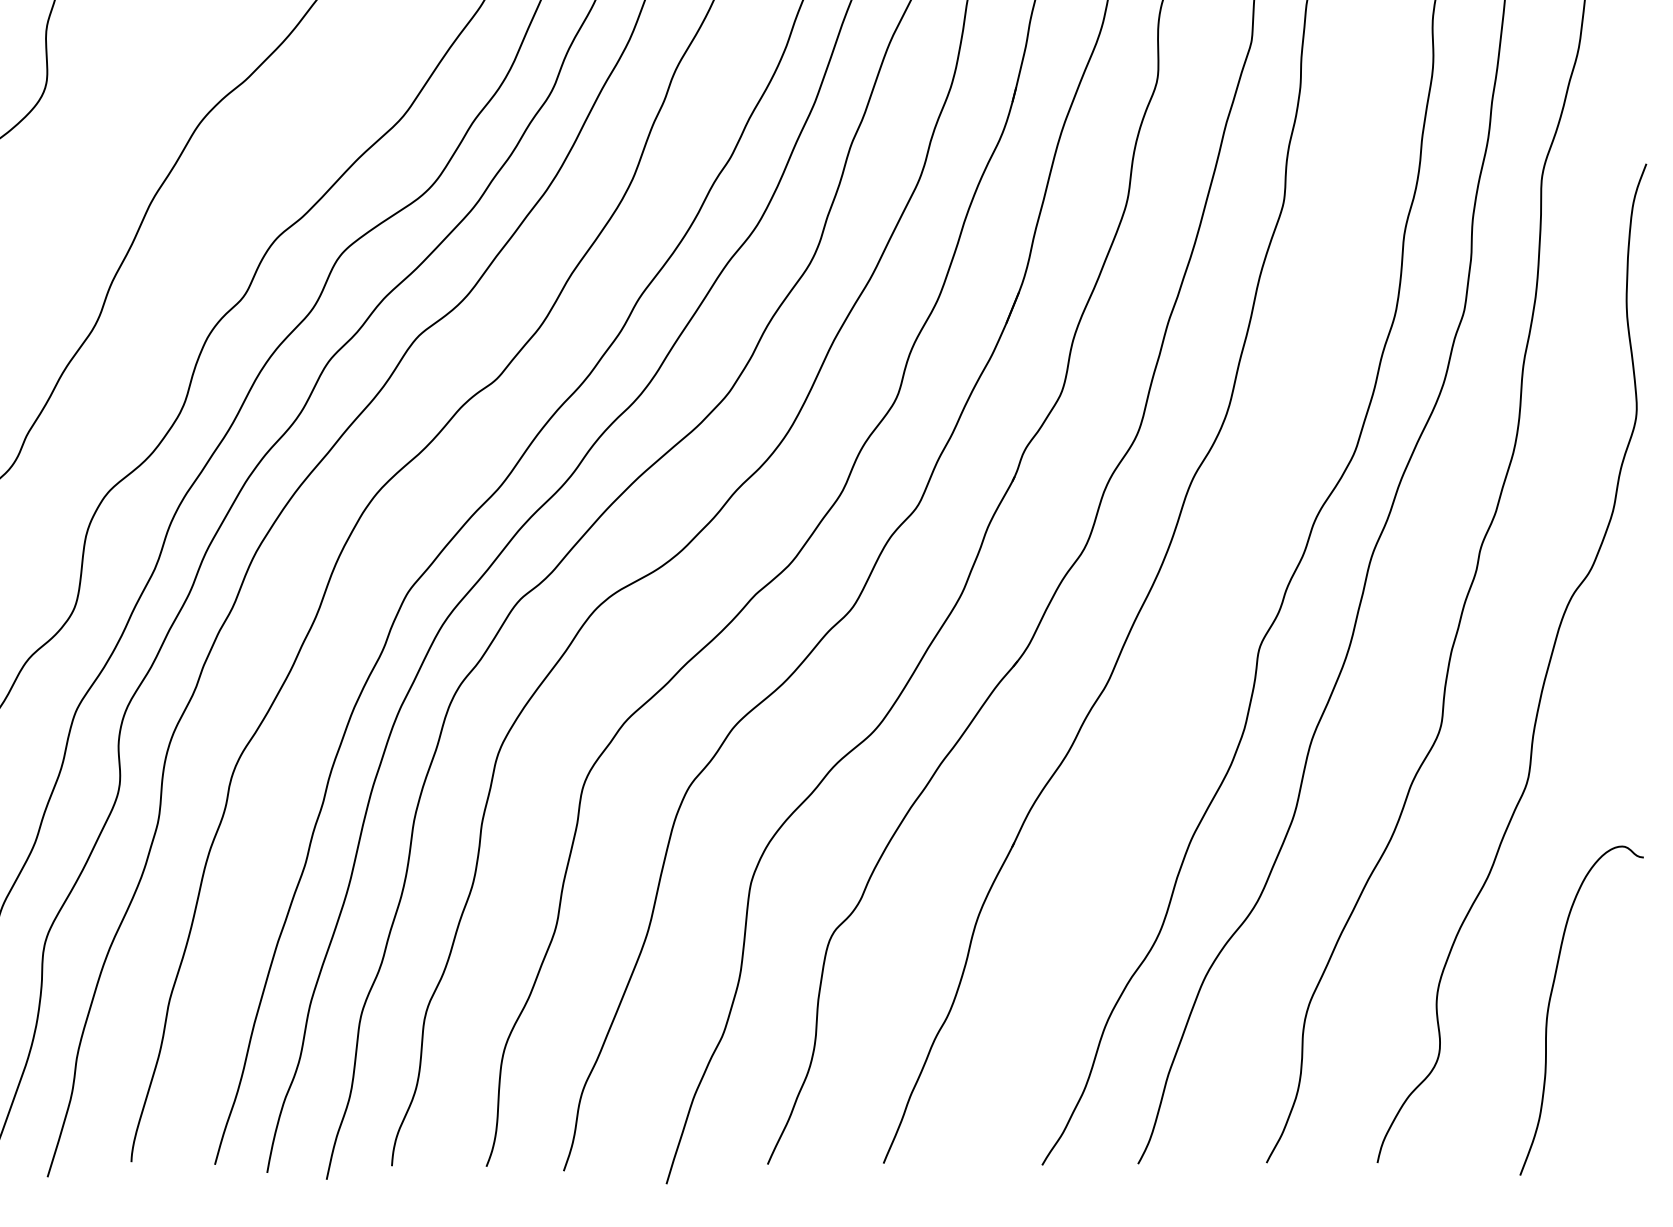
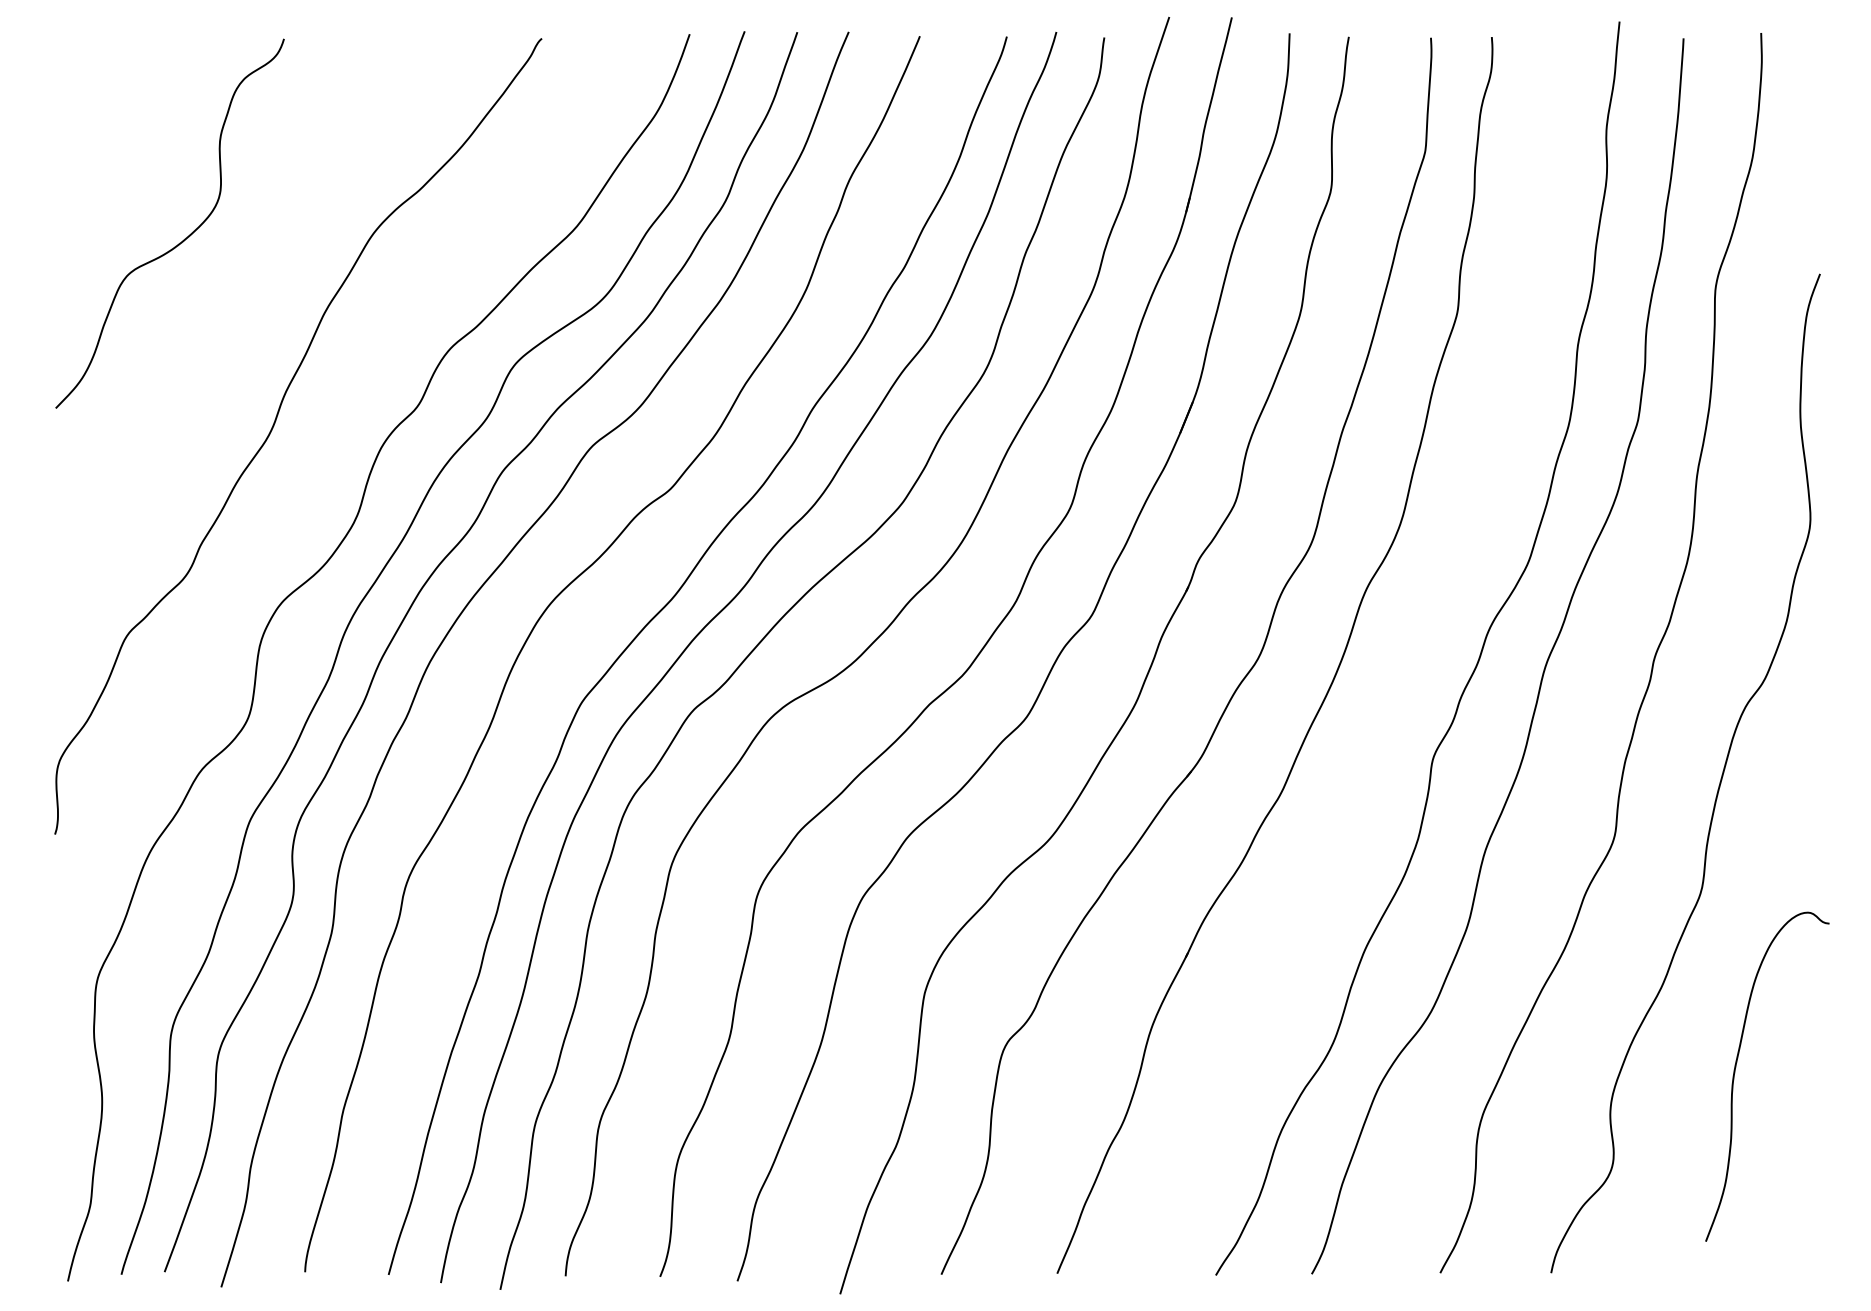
curve: (1549, 1007) -> (1735, 1073), moved

